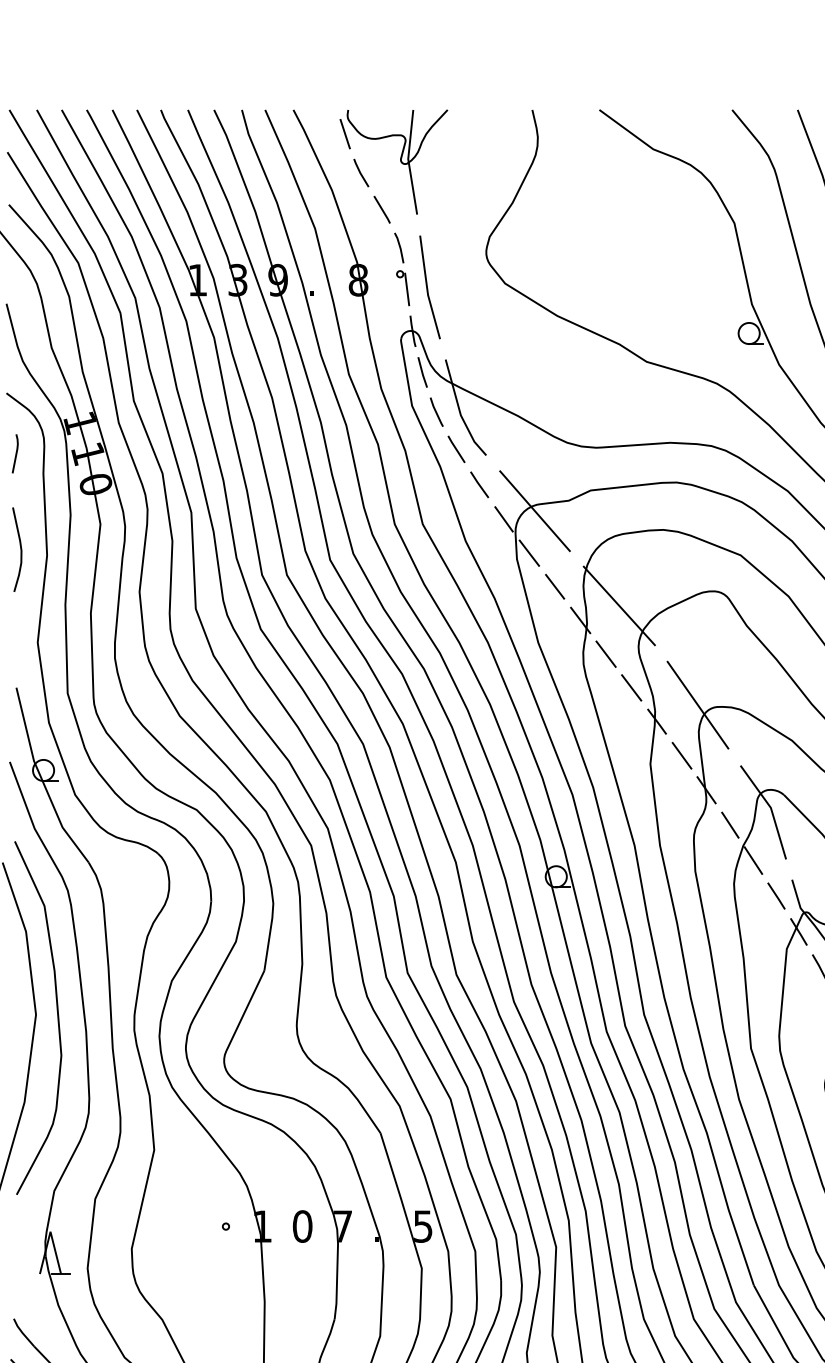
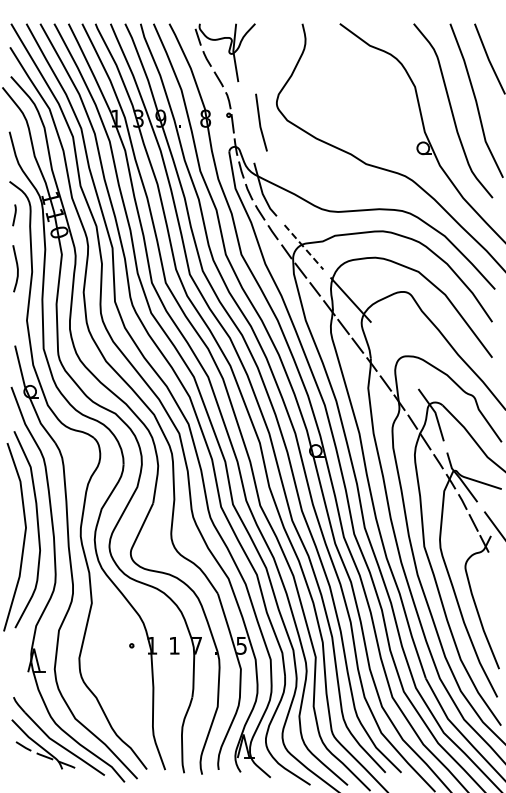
line: (428, 287) -> (260, 122), moved
line: (535, 511) -> (304, 247), solid -> dashed
line: (697, 705) -> (394, 355), removed
text: (302, 1226) -> (174, 645), 0 -> 1

